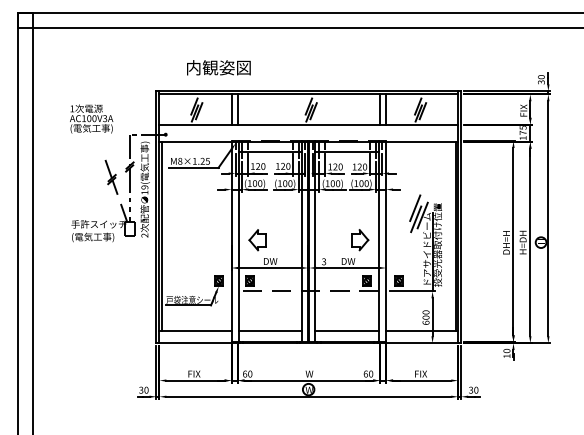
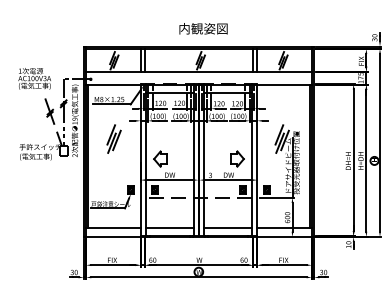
text: (218, 67) -> (203, 28), moved
text: (91, 118) -> (34, 78), moved
part: (196, 213) -> (114, 138), added

